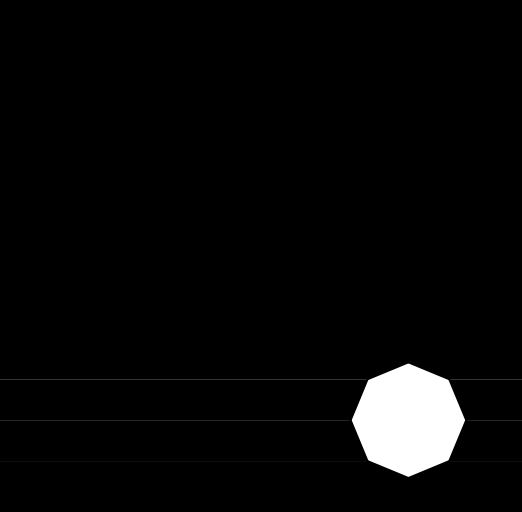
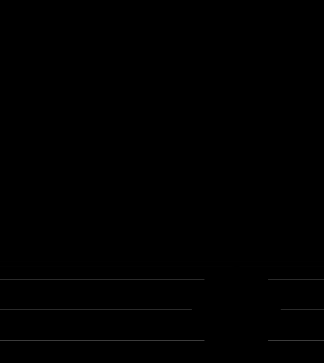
fill: (408, 419) -> (236, 309), added

